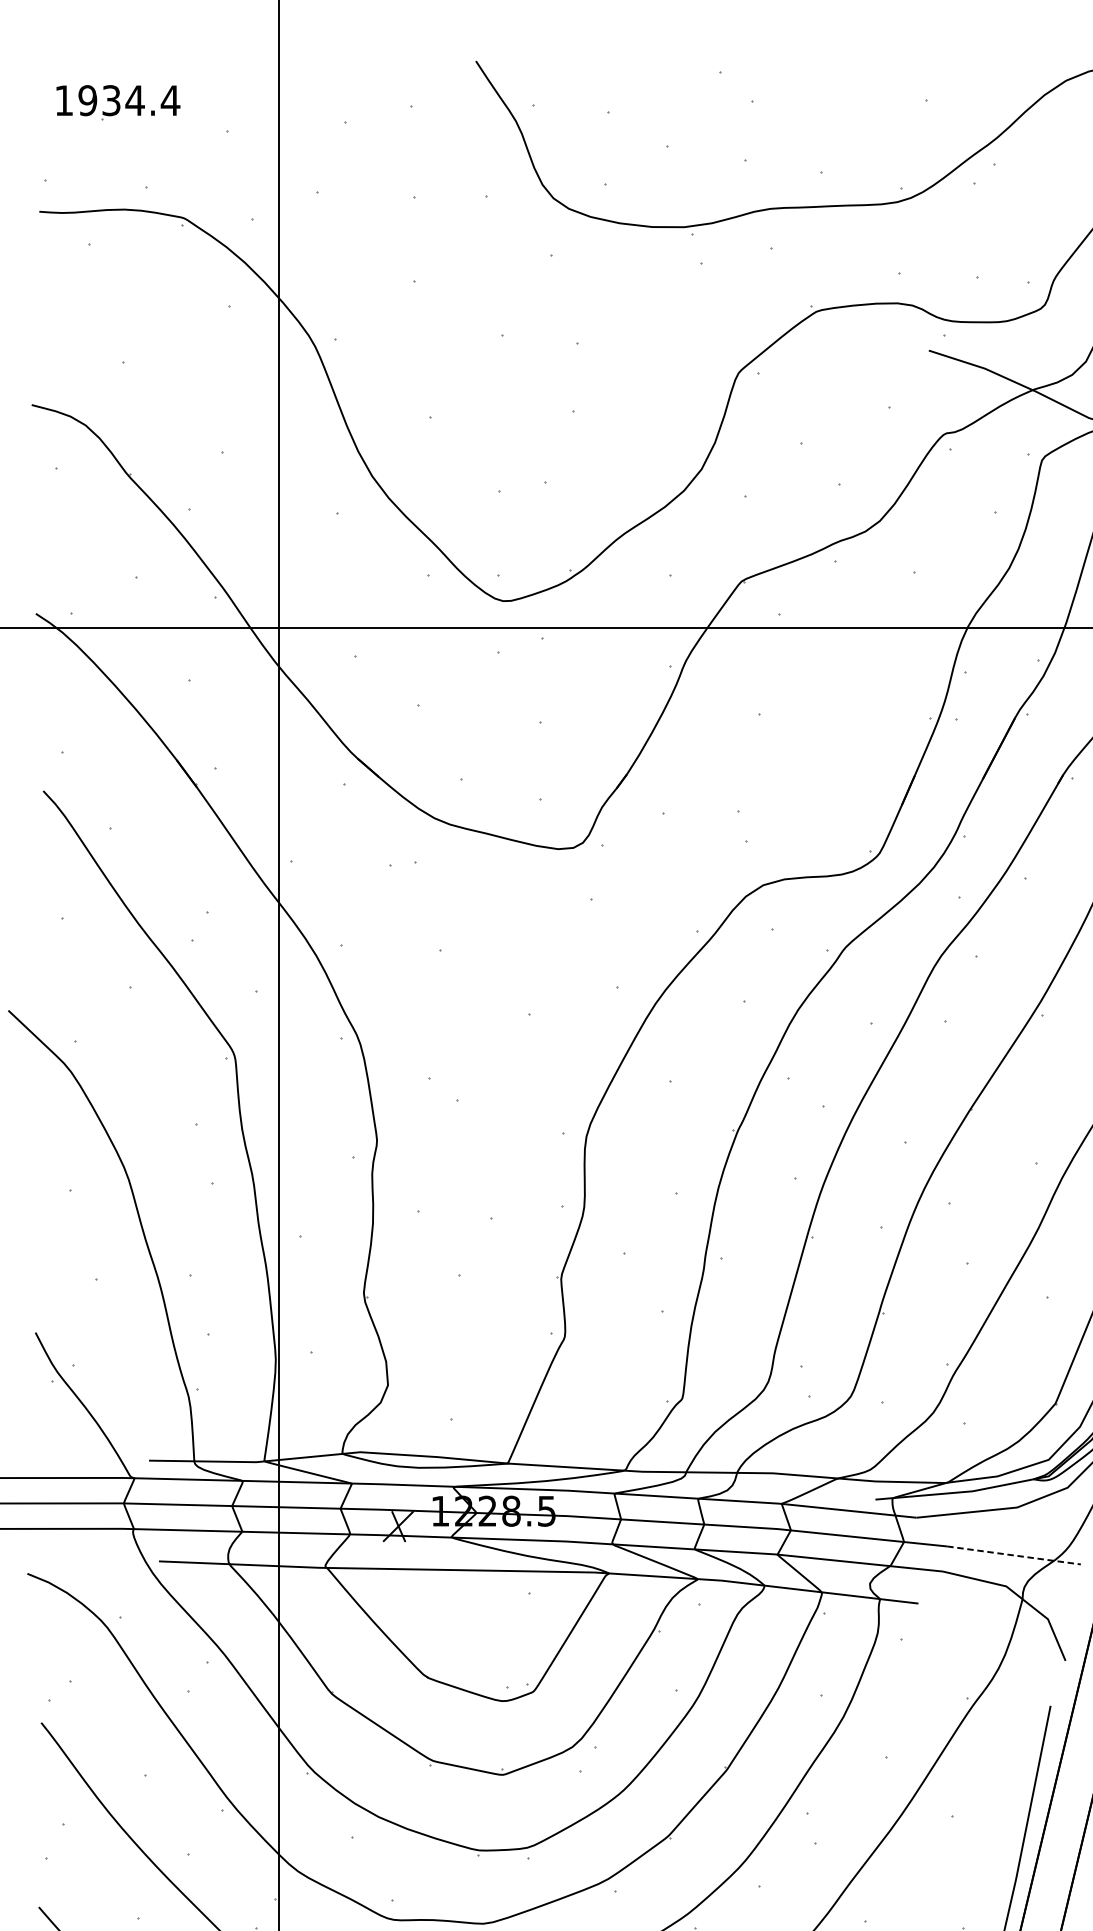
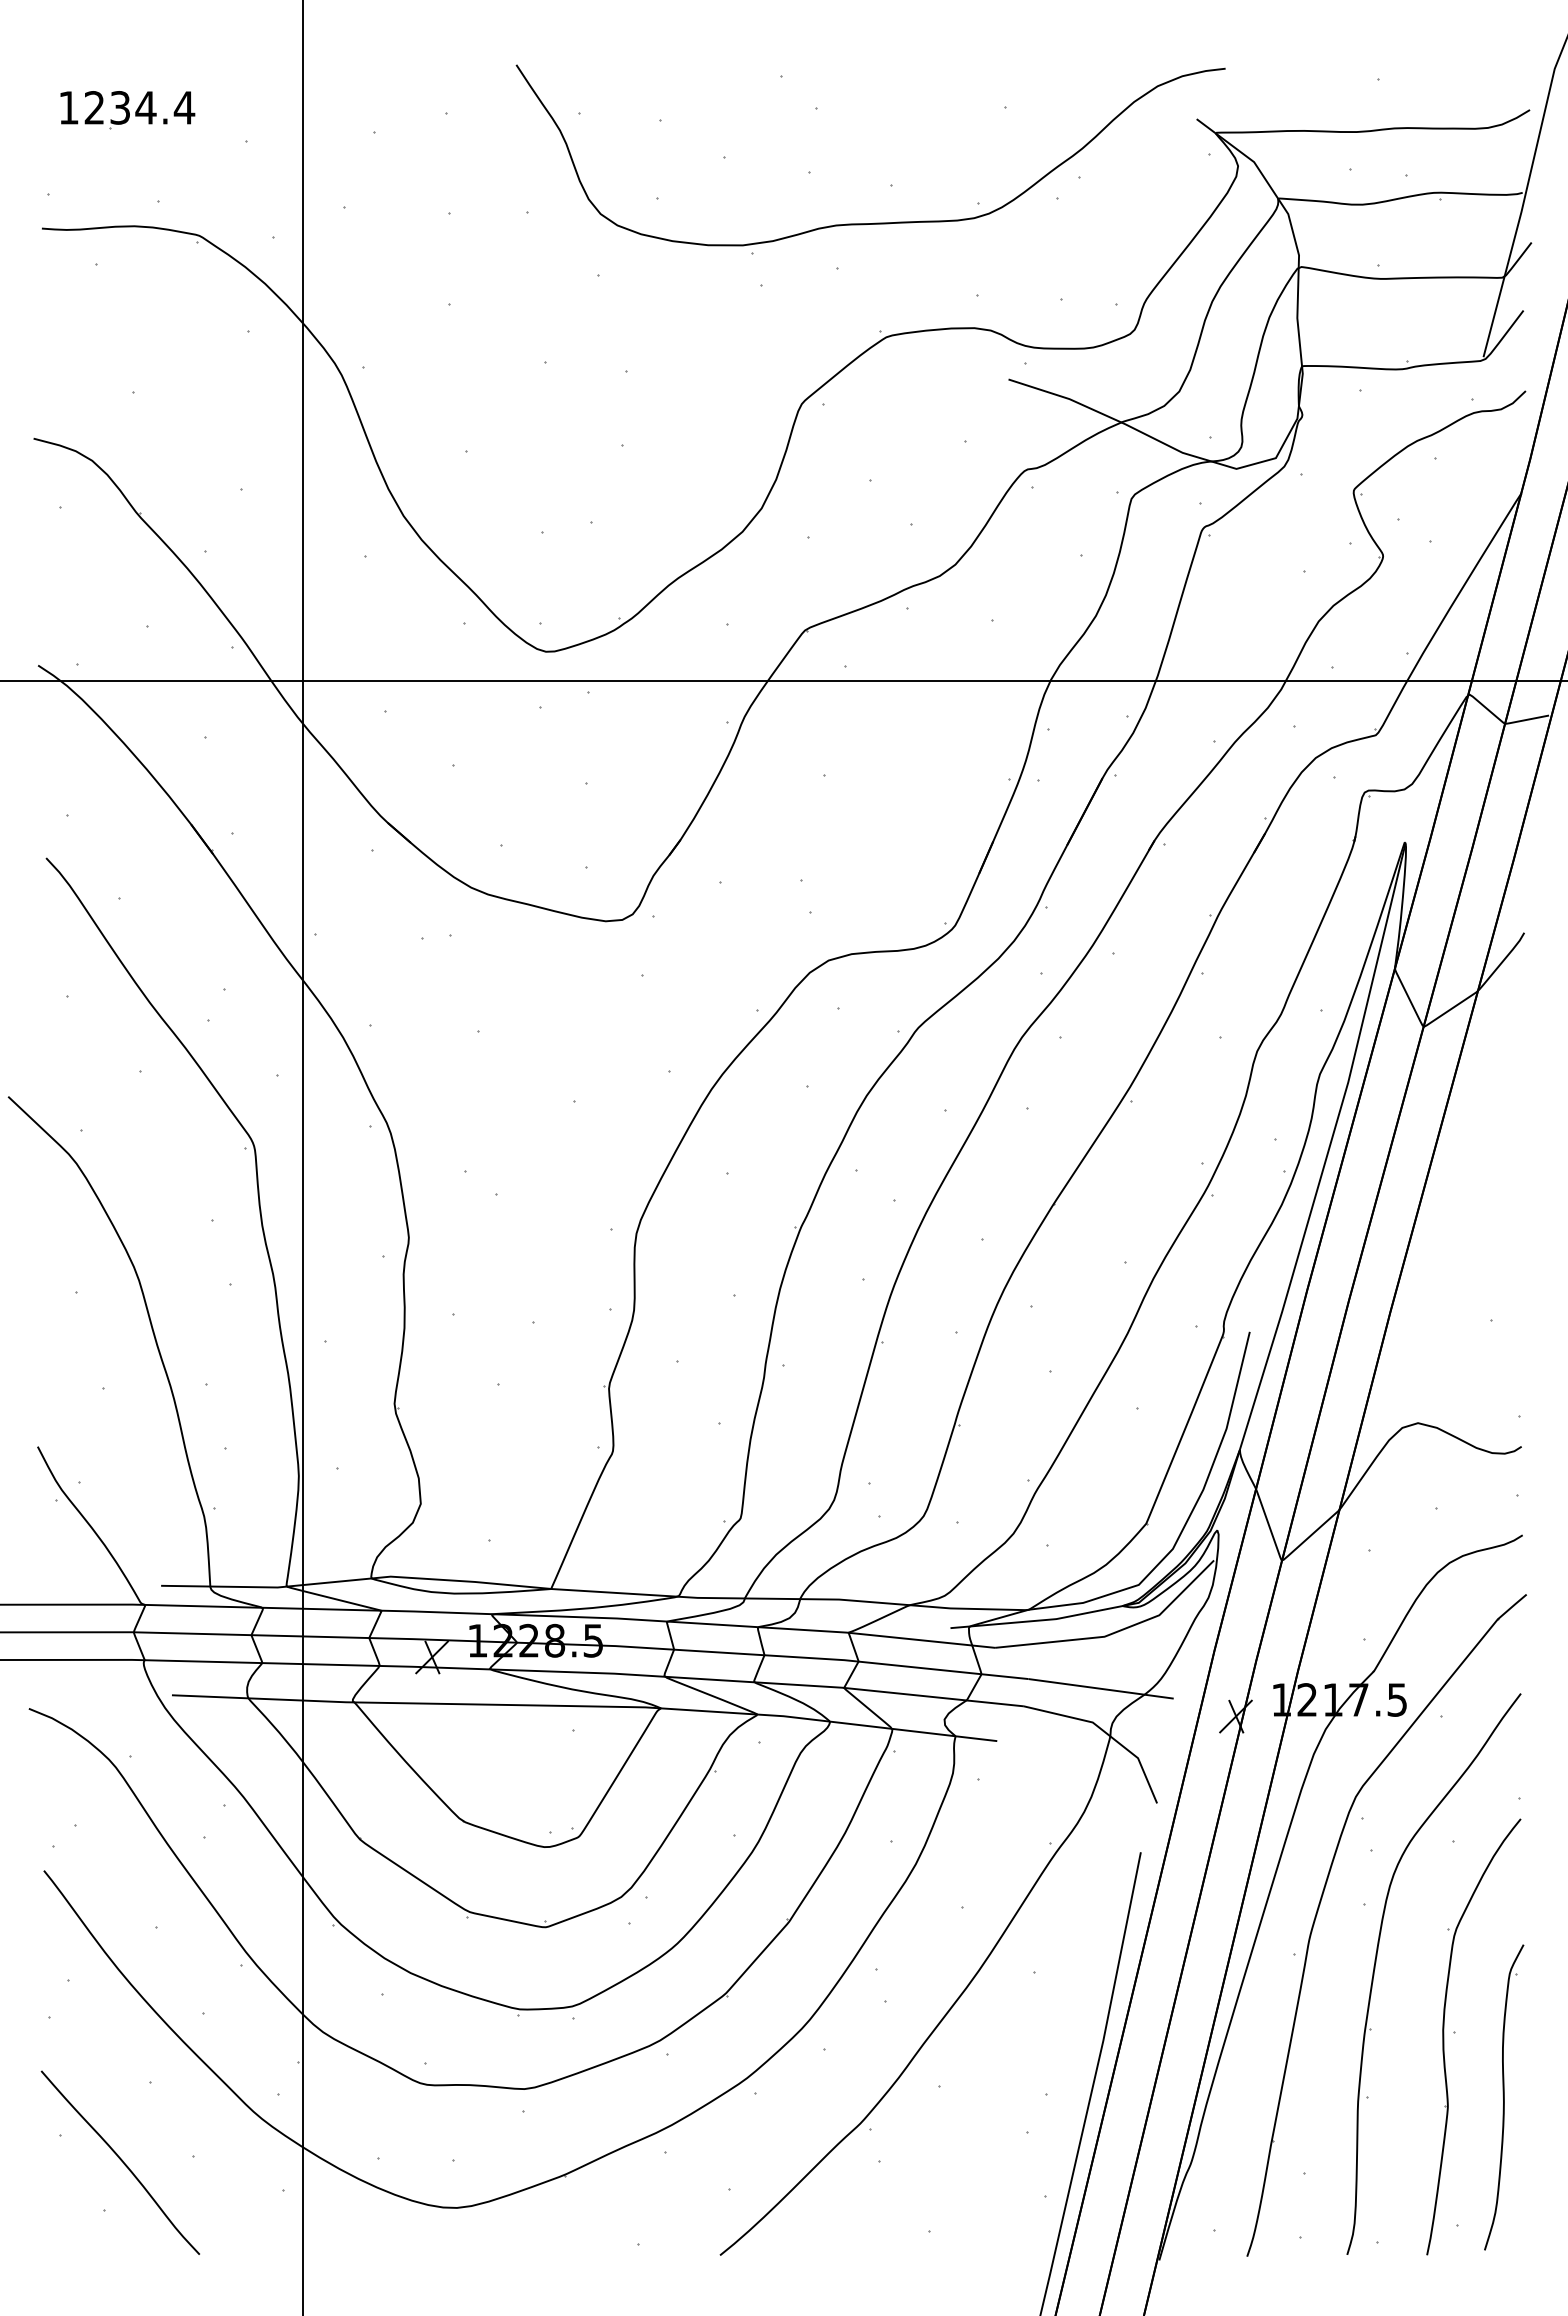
text: (87, 100) -> (94, 107), 1934.4 -> 1234.4
line: (1014, 1555) -> (1101, 1688), dashed -> solid

